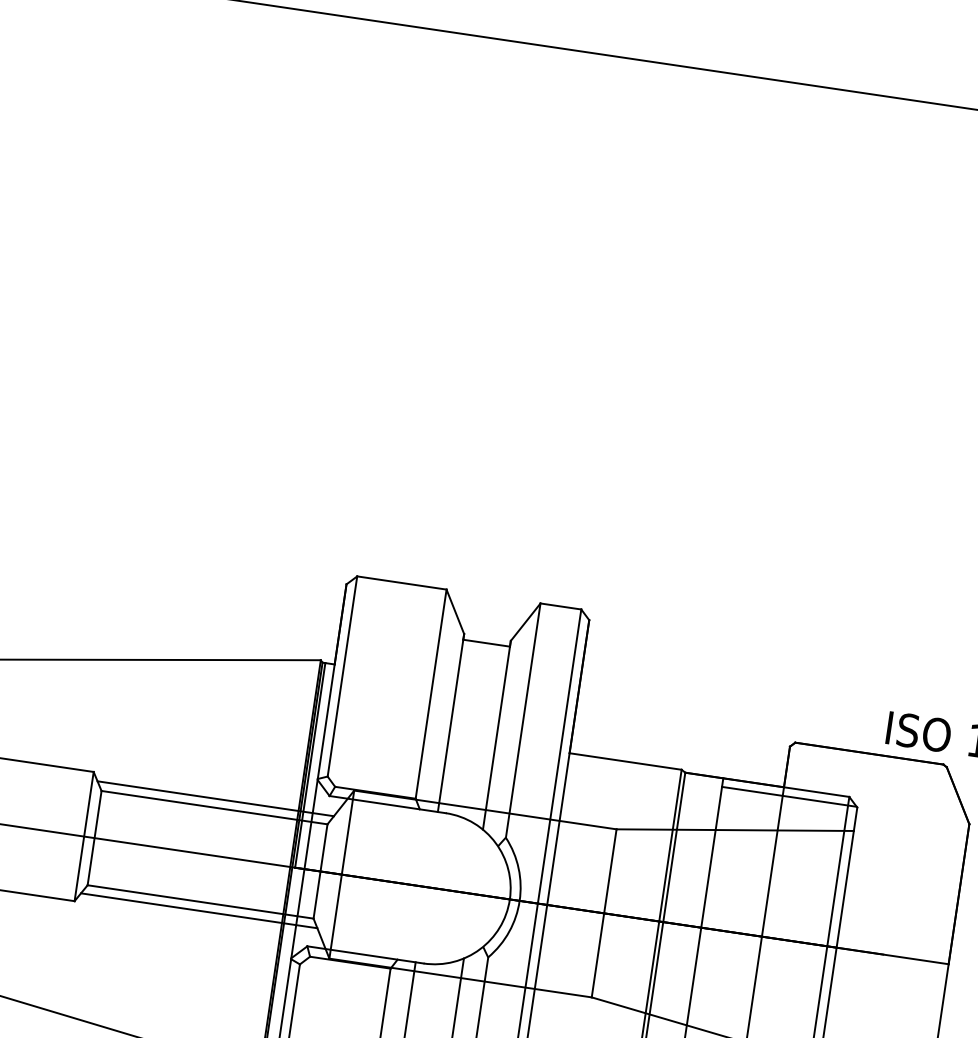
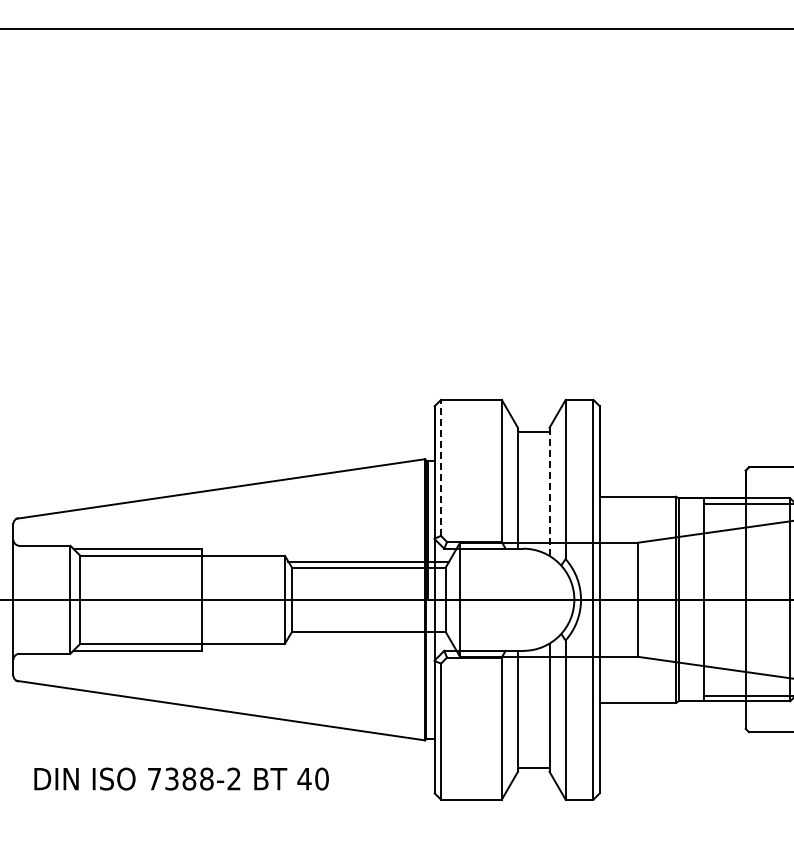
line: (343, 675) -> (441, 467), solid -> dashed
line: (496, 736) -> (549, 492), solid -> dashed
line: (198, 910) -> (368, 637), removed

